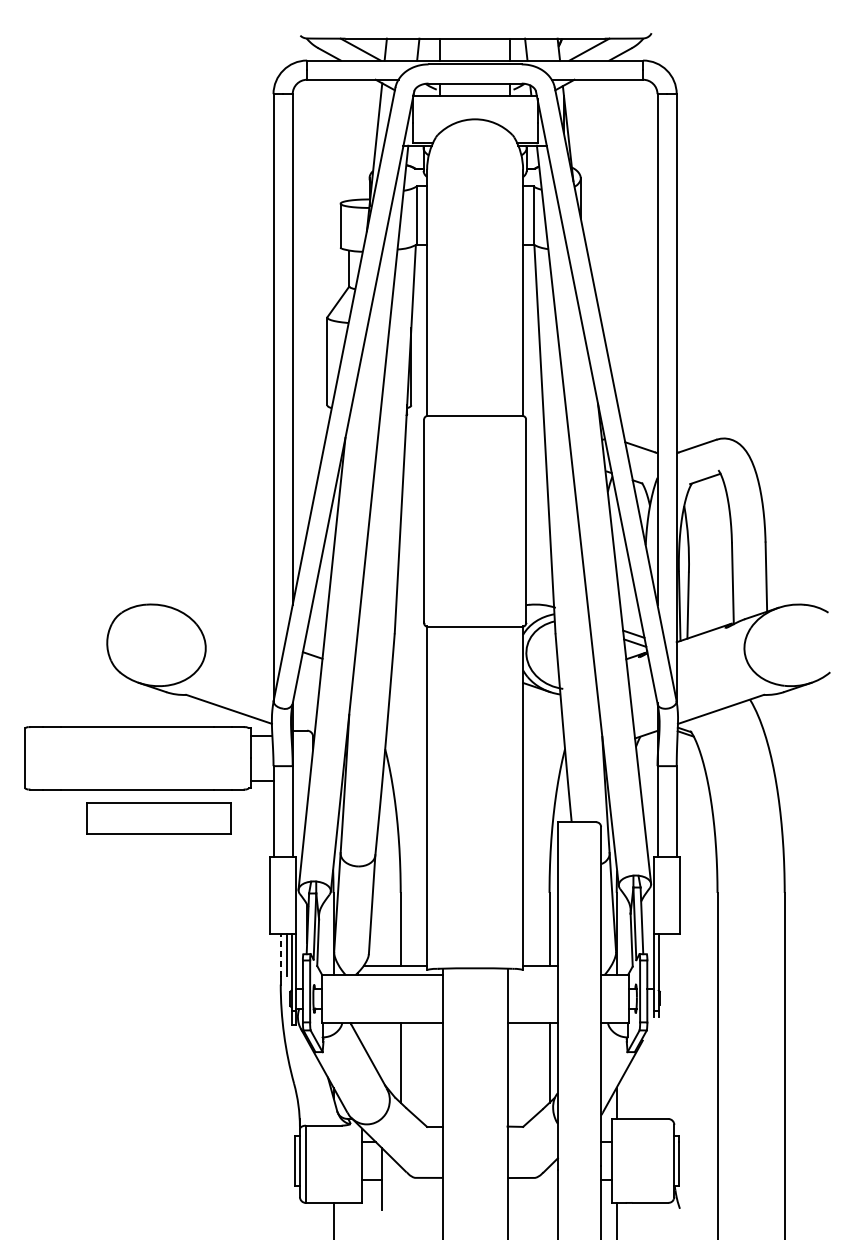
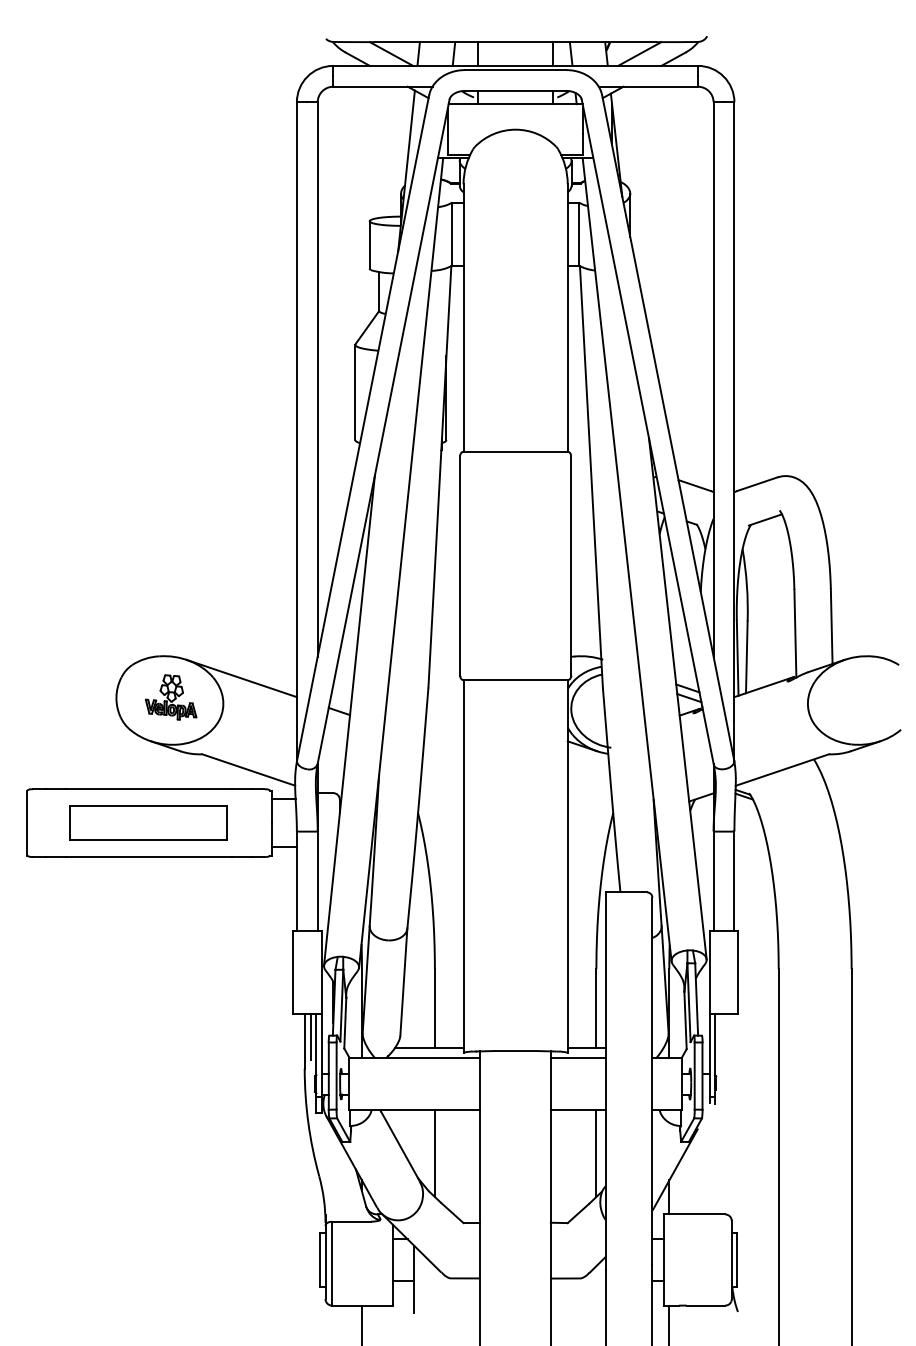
line: (222, 625) -> (241, 678), added
part: (157, 642) -> (171, 697), added
part: (158, 817) -> (148, 822), moved
line: (280, 954) -> (304, 1036), dashed -> solid
line: (532, 975) -> (577, 1058), added

